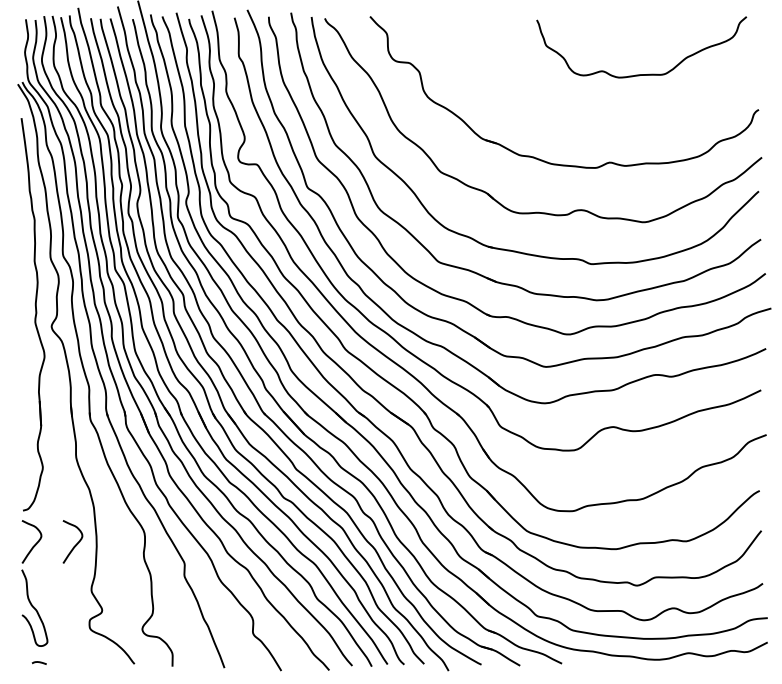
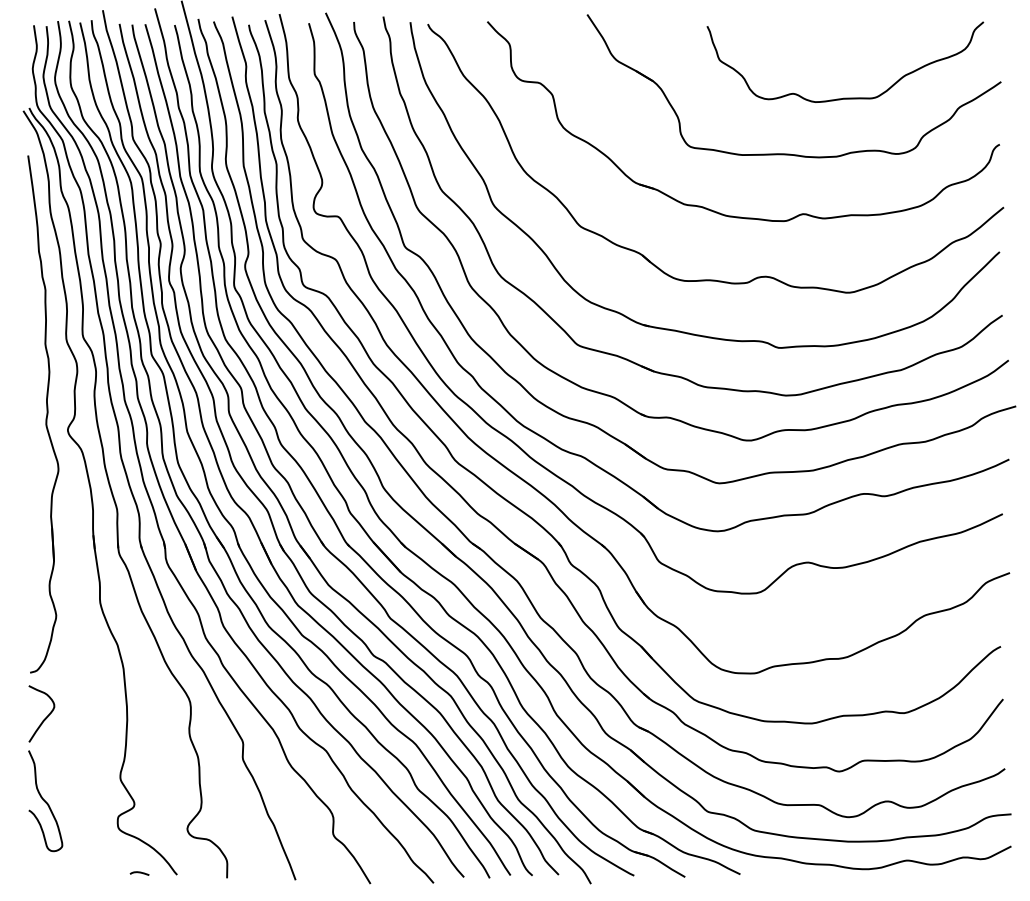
part: (600, 116) -> (790, 153), added
curve: (75, 544) -> (99, 717), removed
curve: (39, 663) -> (139, 873), moved

